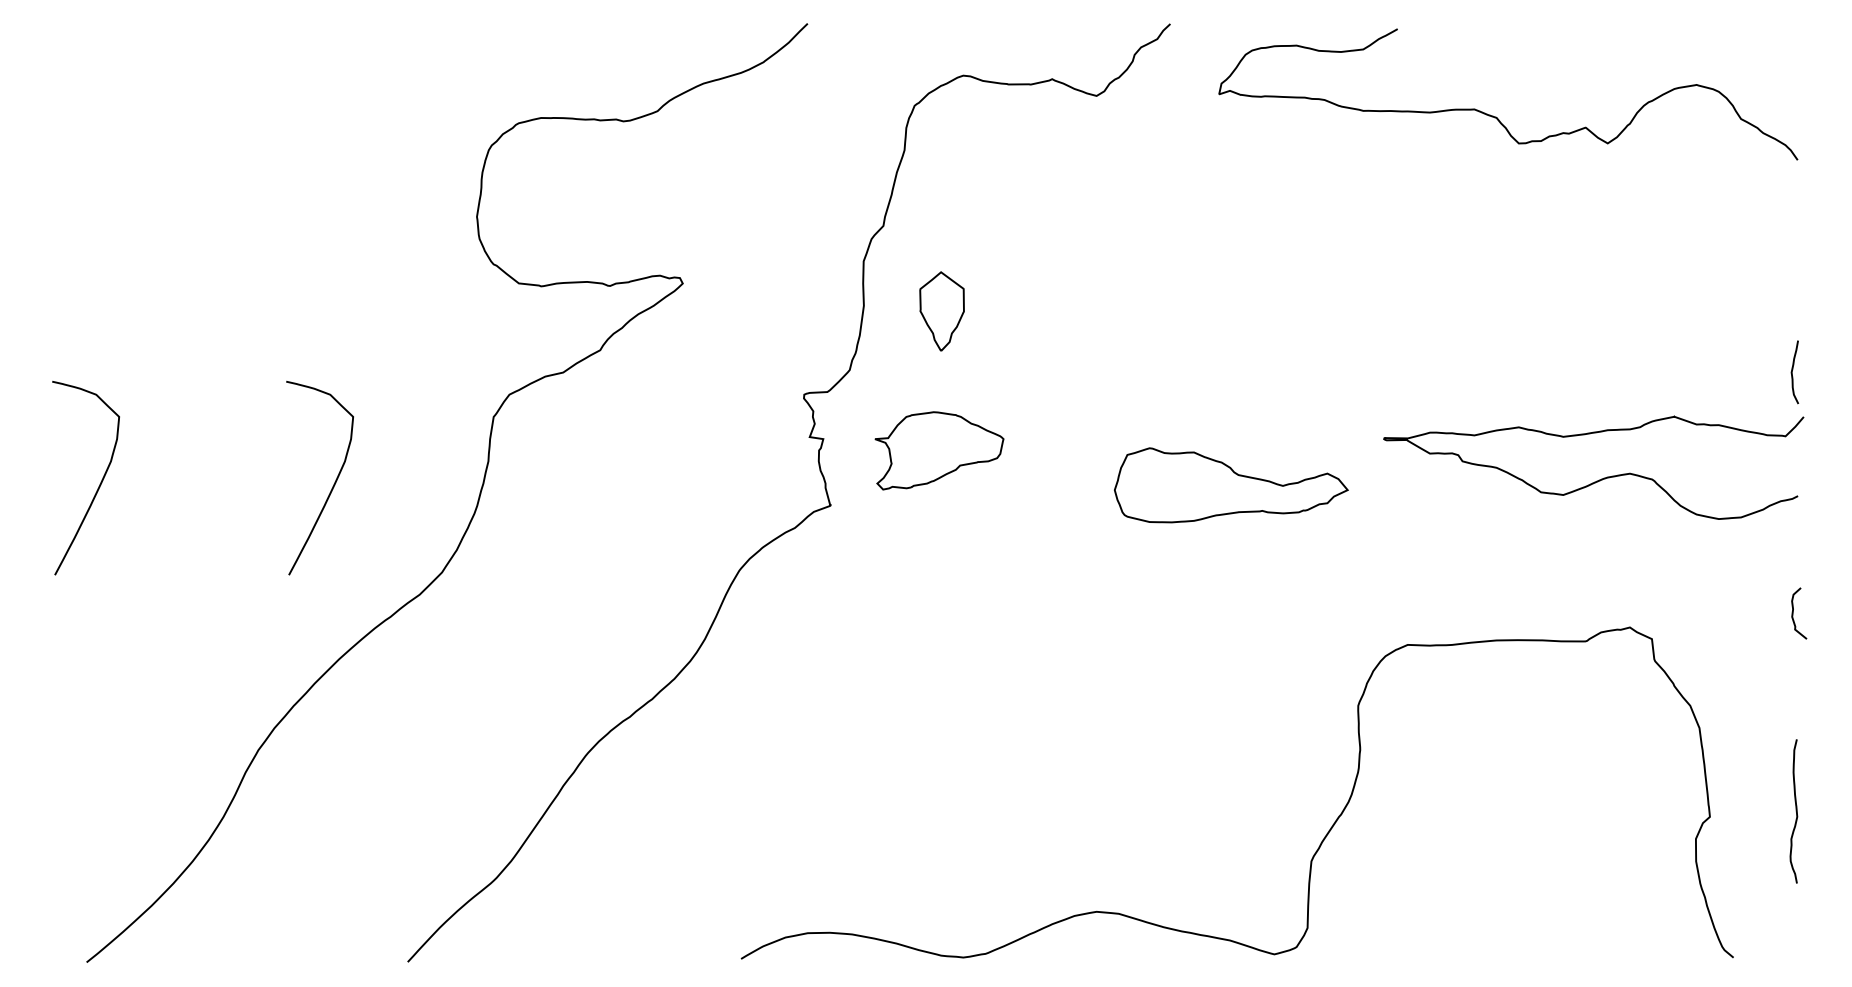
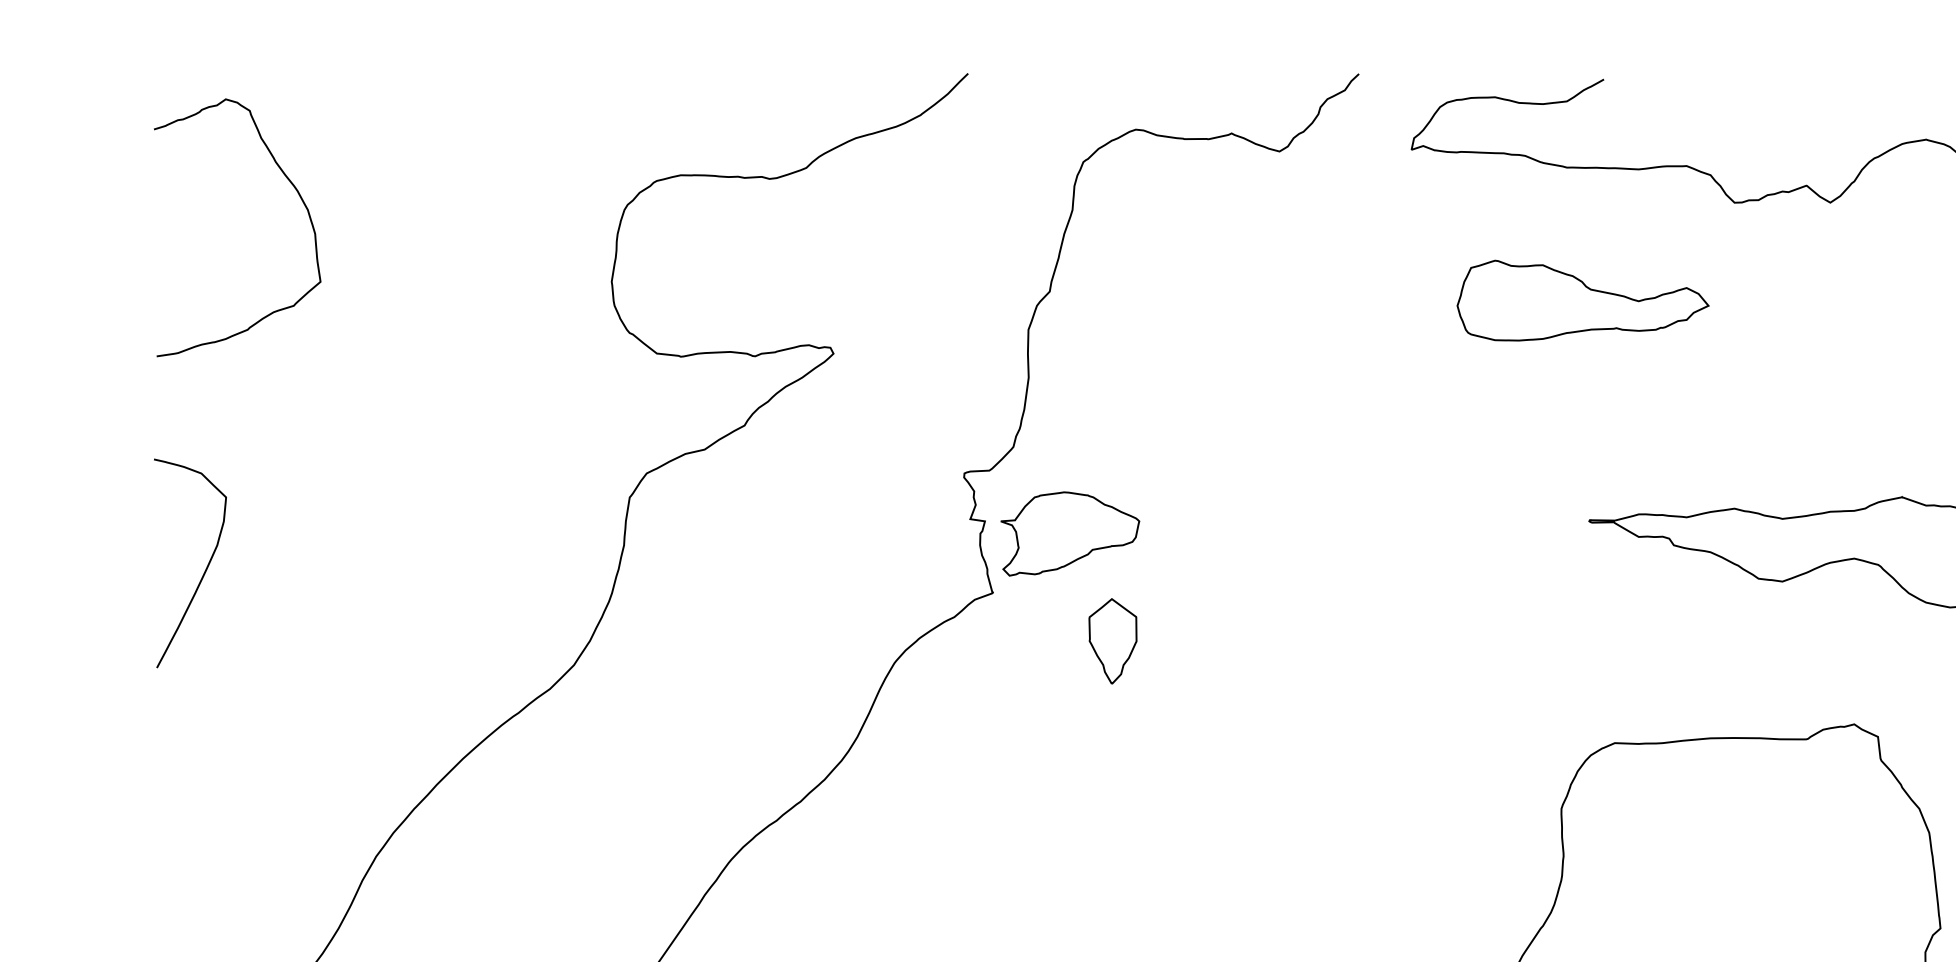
curve: (179, 126) -> (291, 184), added
part: (941, 311) -> (1112, 641), moved
part: (939, 450) -> (1070, 533), moved
curve: (333, 484) -> (457, 570), removed
part: (1231, 485) -> (1583, 300), moved

